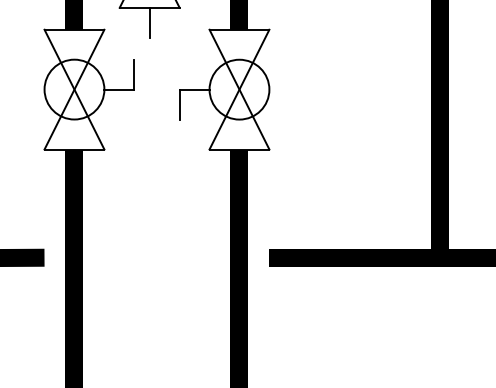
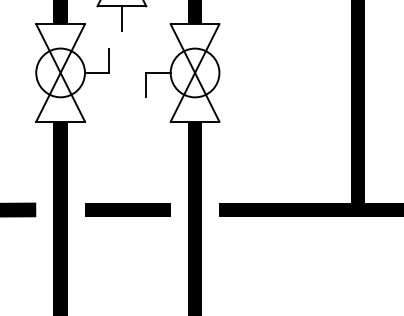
line: (156, 257) -> (127, 209), added

